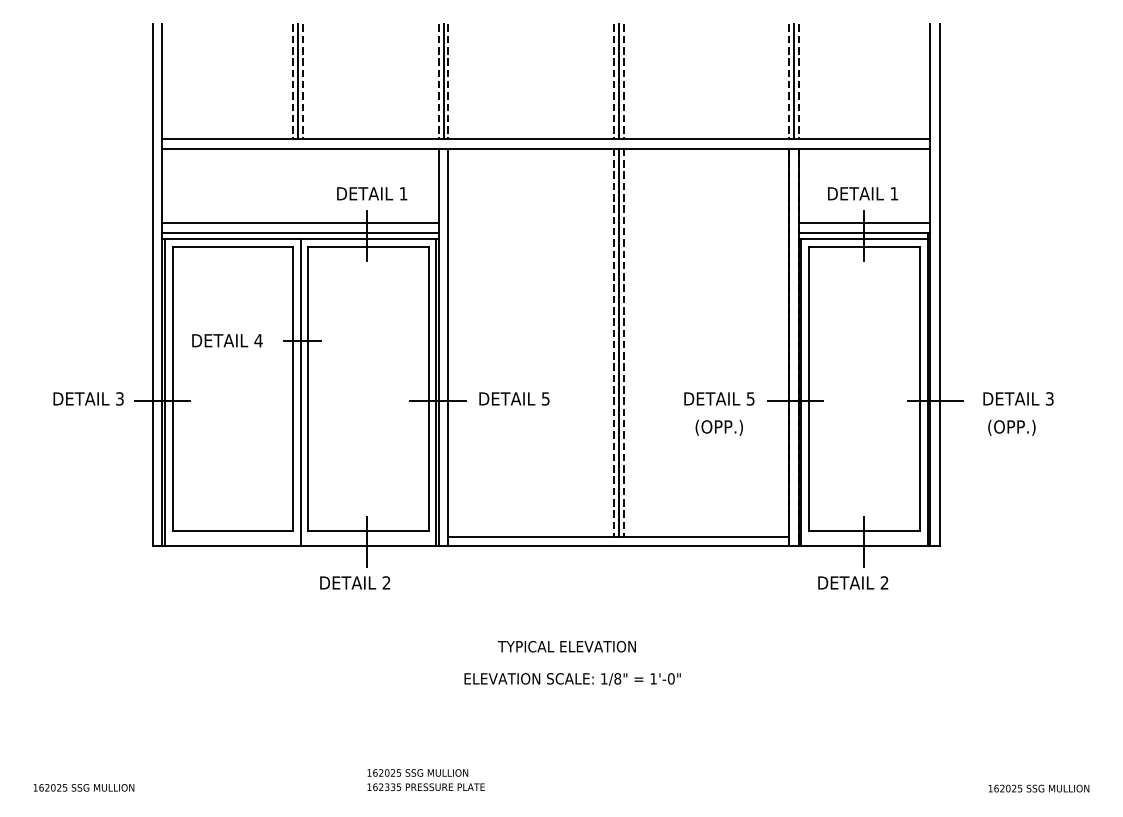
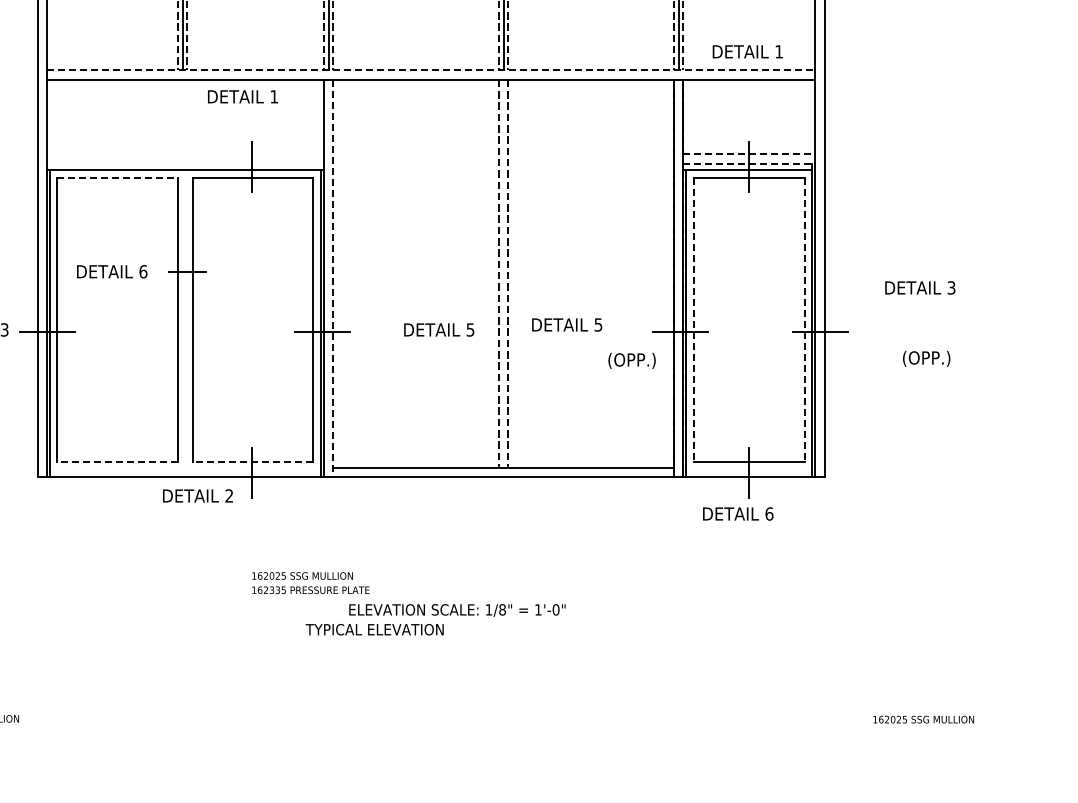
line: (546, 139) -> (431, 70), solid -> dashed
text: (372, 193) -> (243, 96), moved
text: (862, 193) -> (747, 51), moved
line: (300, 223) -> (185, 154), removed
line: (864, 223) -> (749, 154), solid -> dashed
line: (300, 232) -> (185, 163), removed
line: (864, 232) -> (749, 163), solid -> dashed
line: (233, 246) -> (118, 177), solid -> dashed
text: (258, 340) -> (143, 271), 4 -> 6
line: (618, 342) -> (503, 273), removed
line: (448, 347) -> (333, 278), solid -> dashed
line: (809, 389) -> (694, 320), solid -> dashed
line: (920, 389) -> (805, 320), solid -> dashed
line: (300, 392) -> (185, 323), removed
text: (514, 398) -> (439, 329), moved
text: (719, 398) -> (567, 324), moved
text: (1018, 398) -> (920, 287), moved
text: (718, 427) -> (631, 360), moved
text: (1011, 427) -> (926, 358), moved
line: (232, 531) -> (117, 462), solid -> dashed
line: (367, 531) -> (252, 462), solid -> dashed
text: (355, 582) -> (198, 495), moved
text: (884, 582) -> (769, 513), 2 -> 6
text: (566, 646) -> (374, 629), moved
text: (425, 780) -> (310, 583), moved

